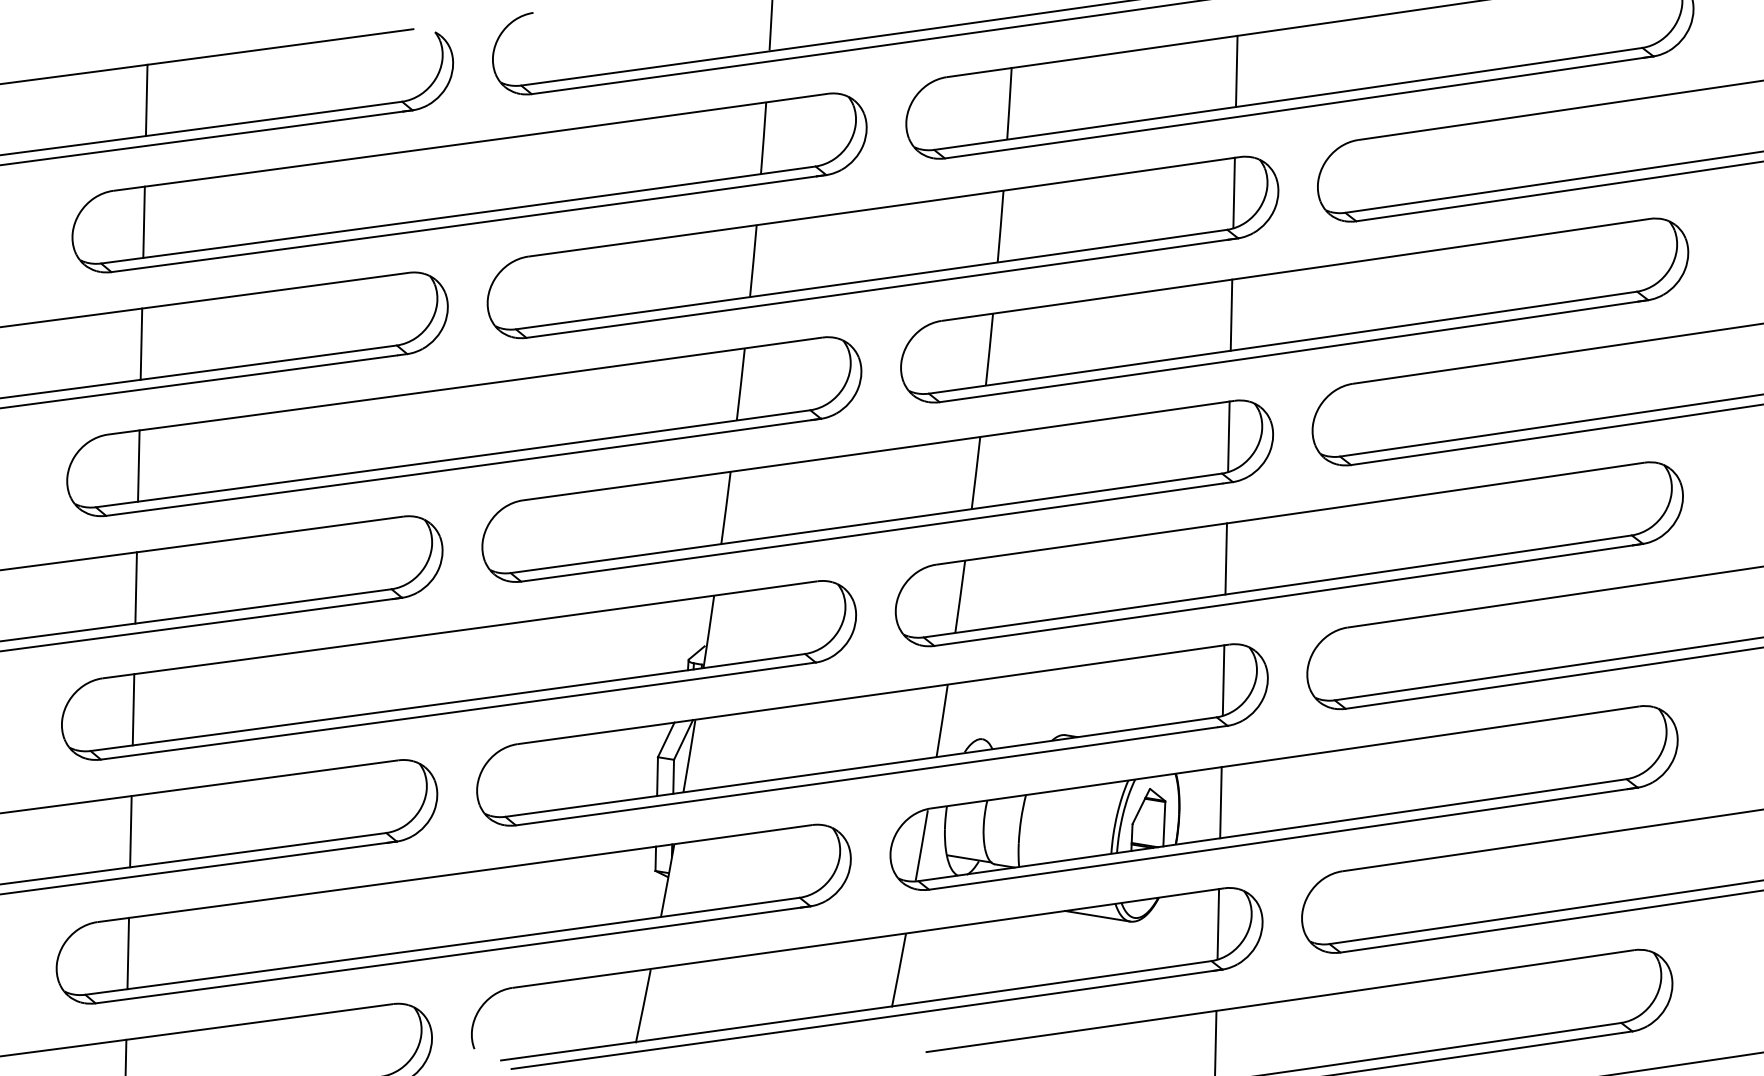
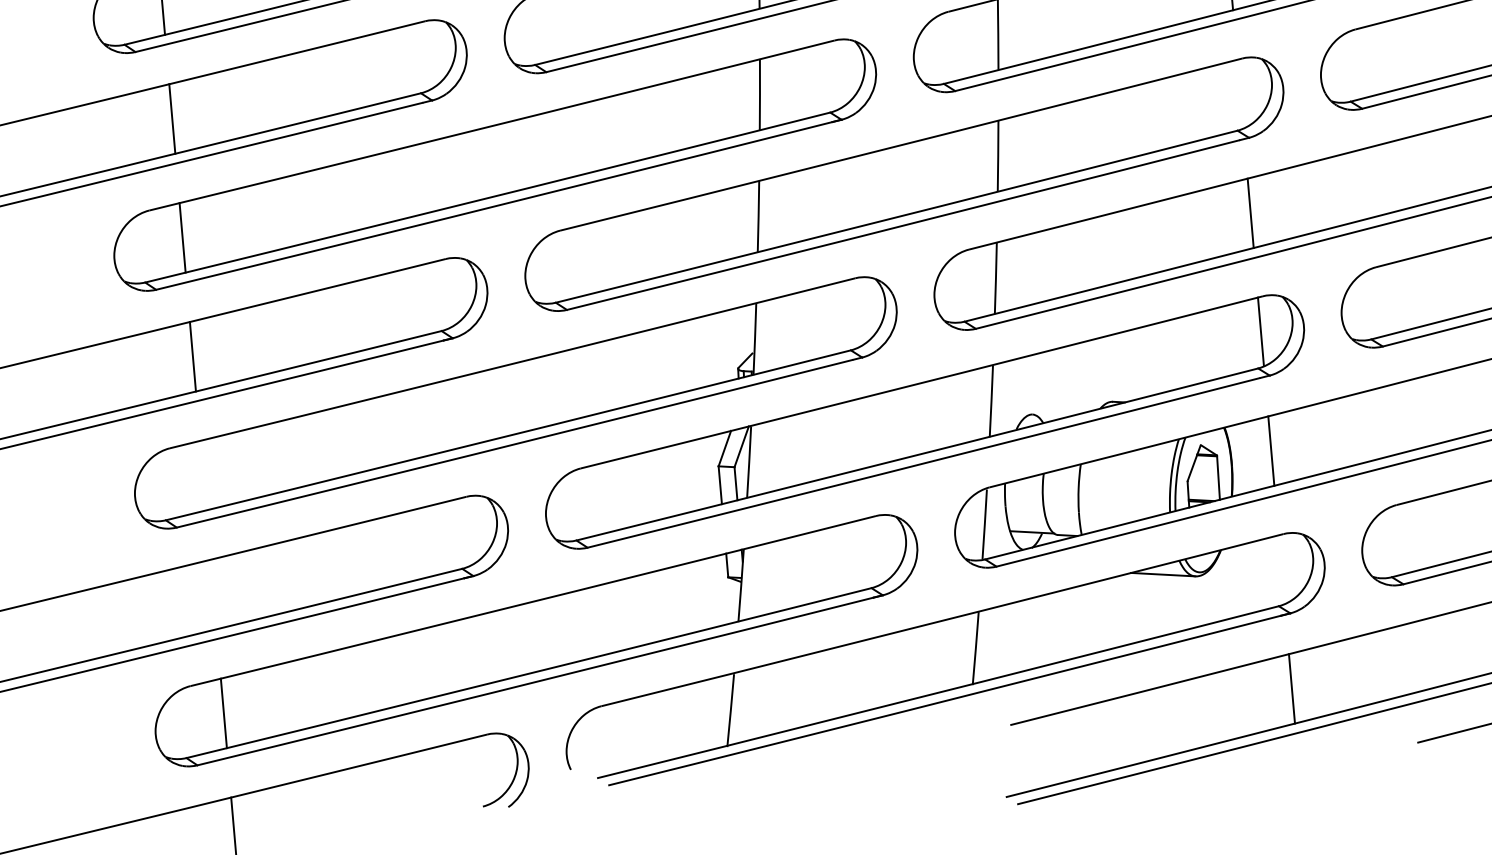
line: (1228, 436) -> (1239, 93), removed
line: (133, 709) -> (203, 475), removed
line: (130, 831) -> (213, 594), removed
line: (1218, 923) -> (1281, 568), removed

